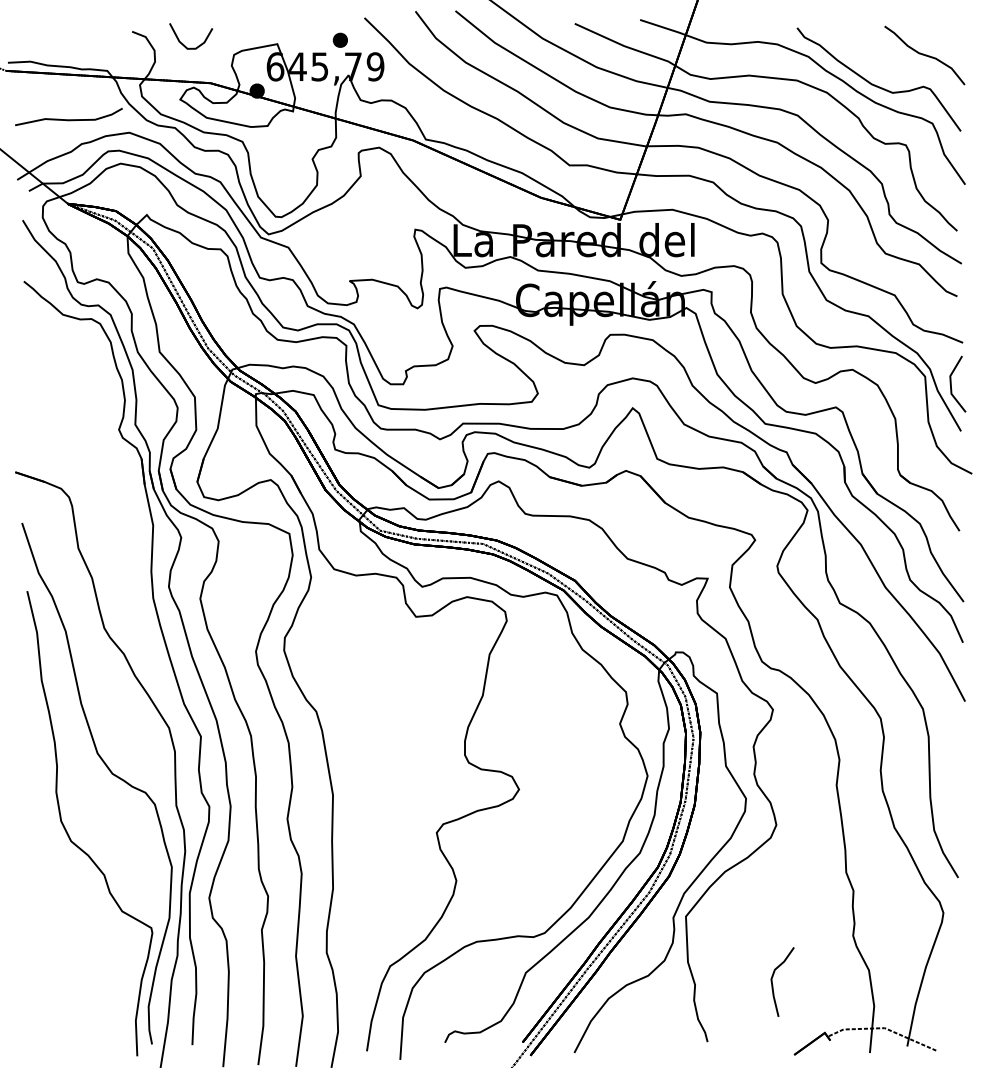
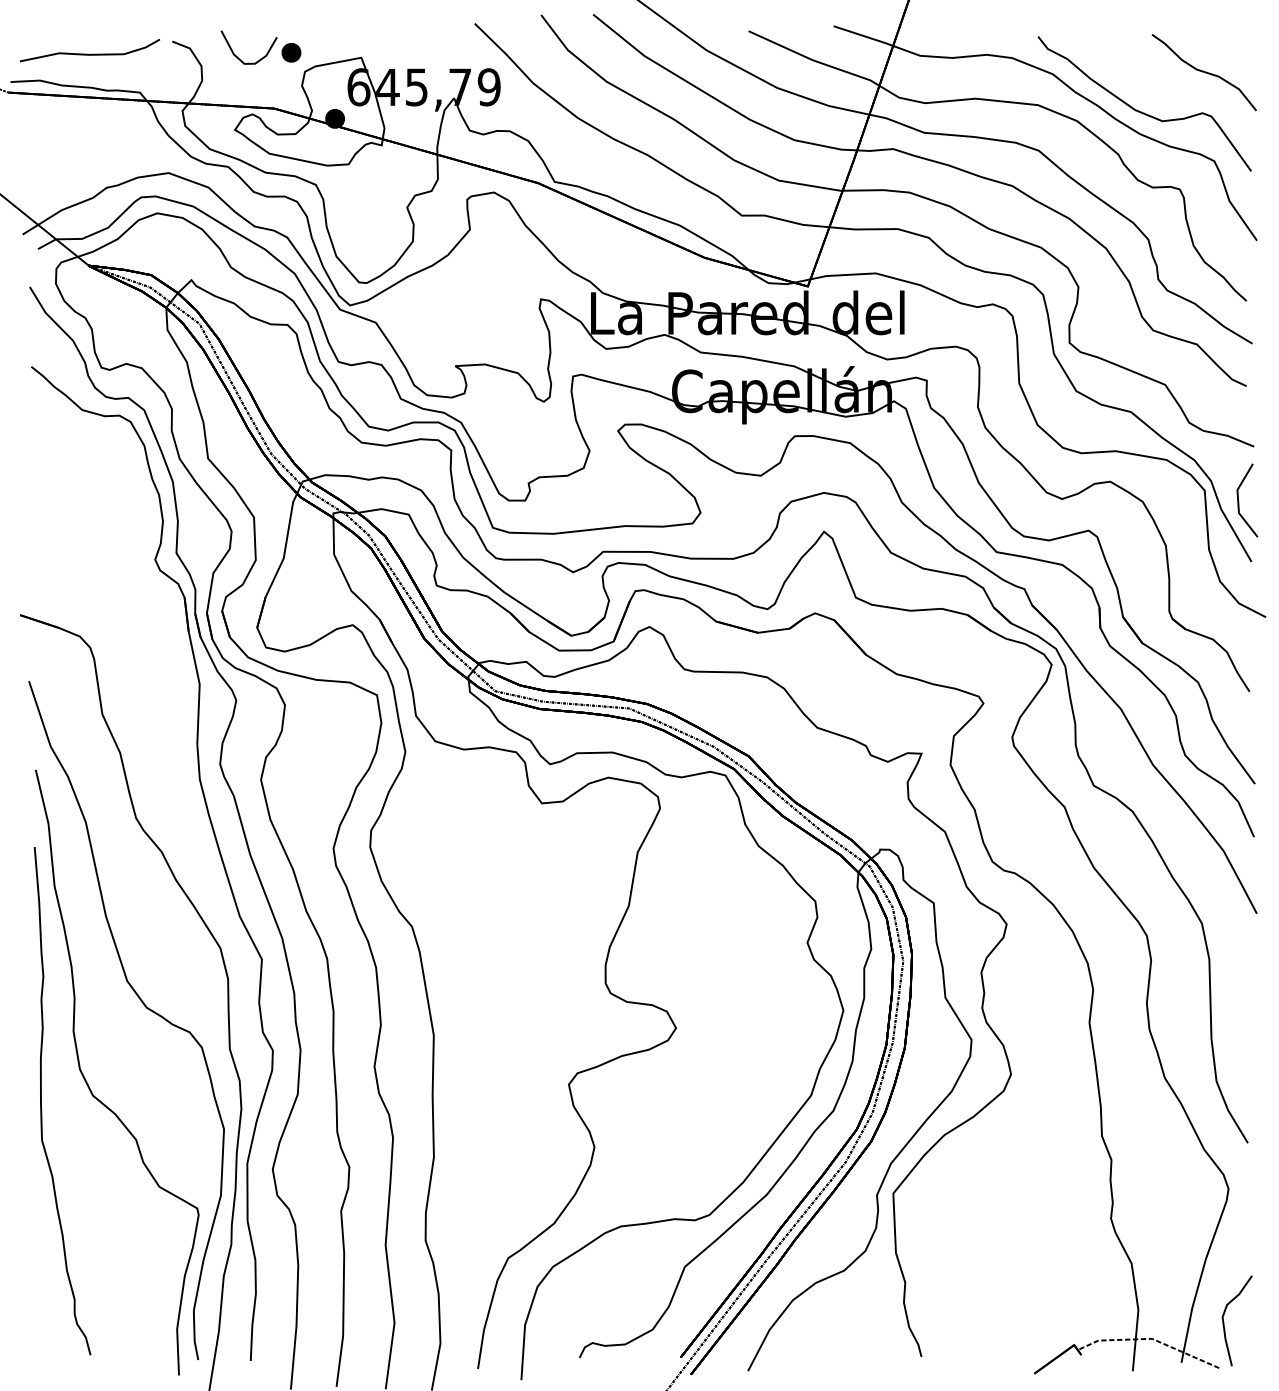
part: (340, 40) -> (291, 52), moved
curve: (69, 119) -> (90, 53), moved
curve: (31, 845) -> (41, 1101), added
curve: (772, 982) -> (1224, 1321), moved

